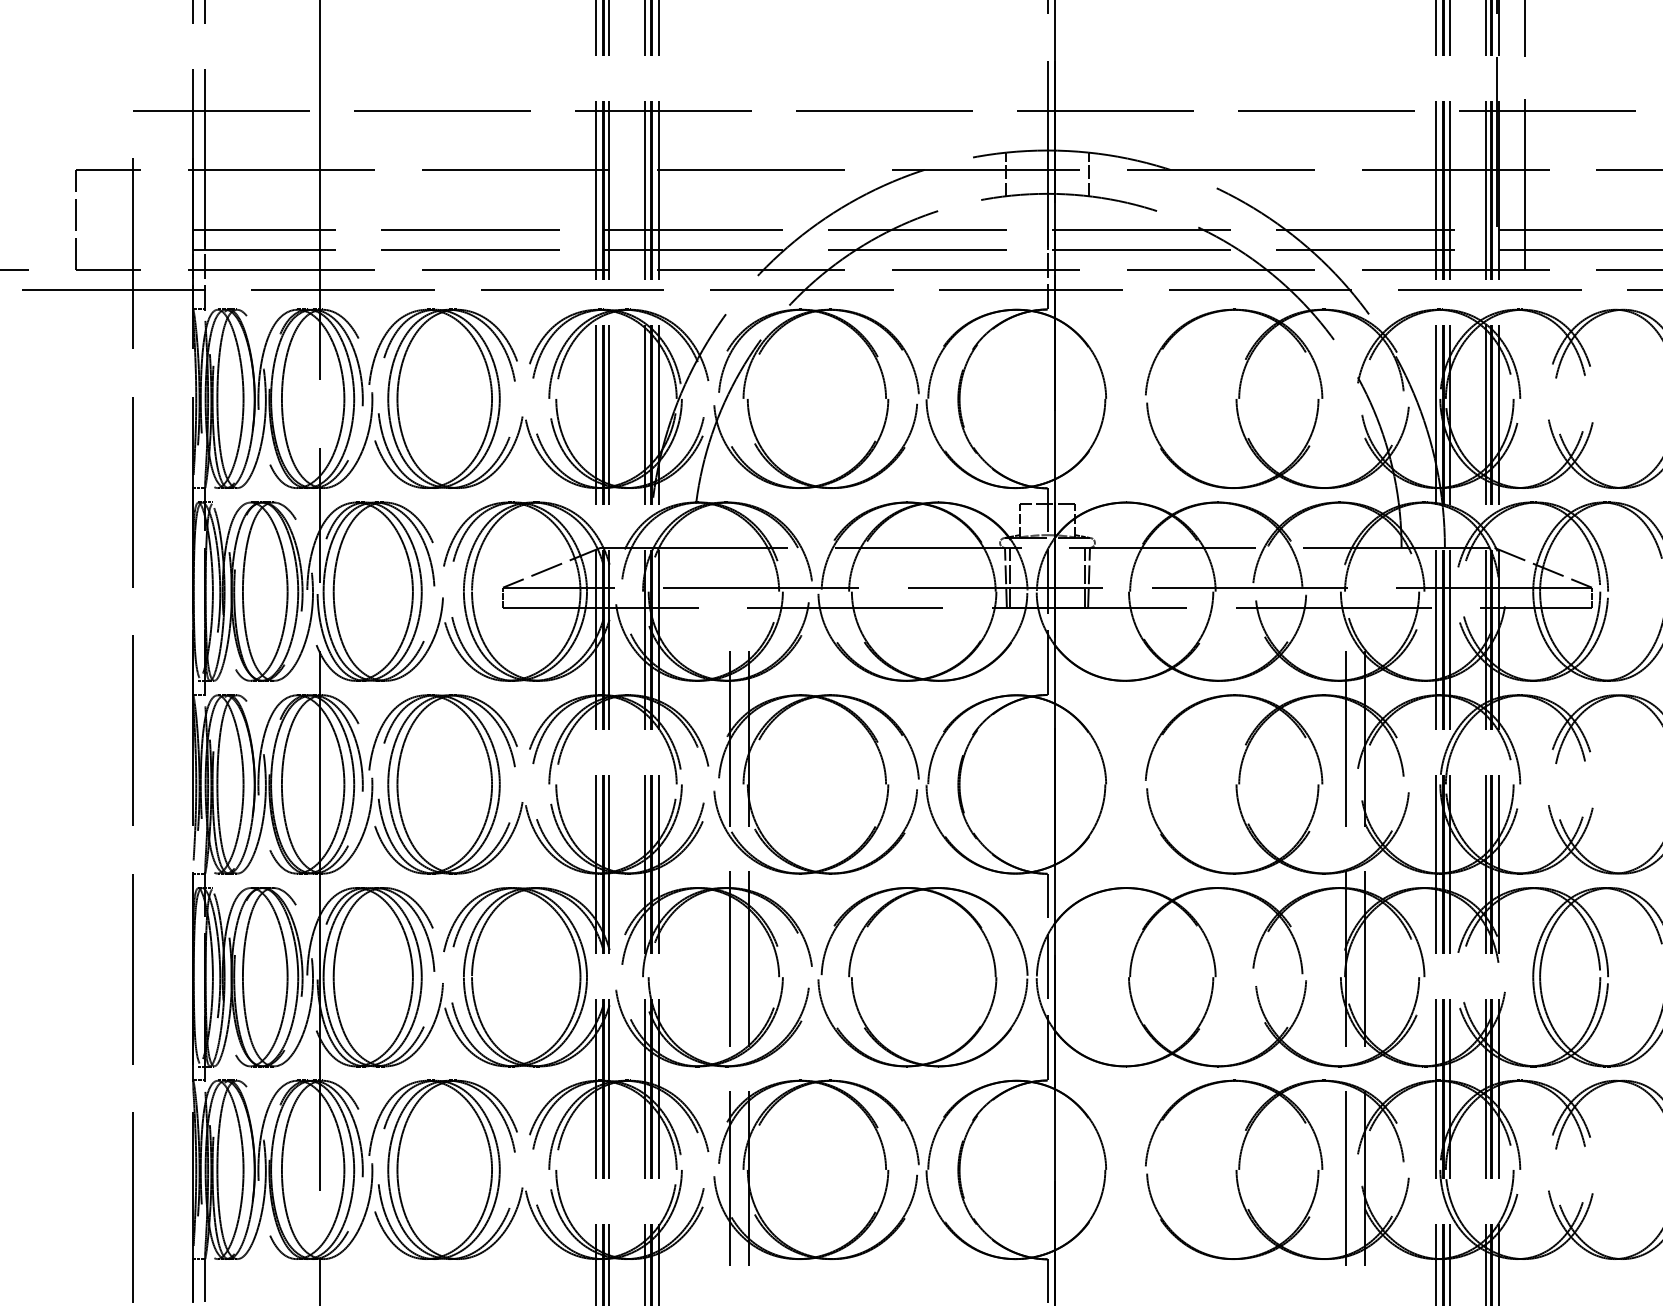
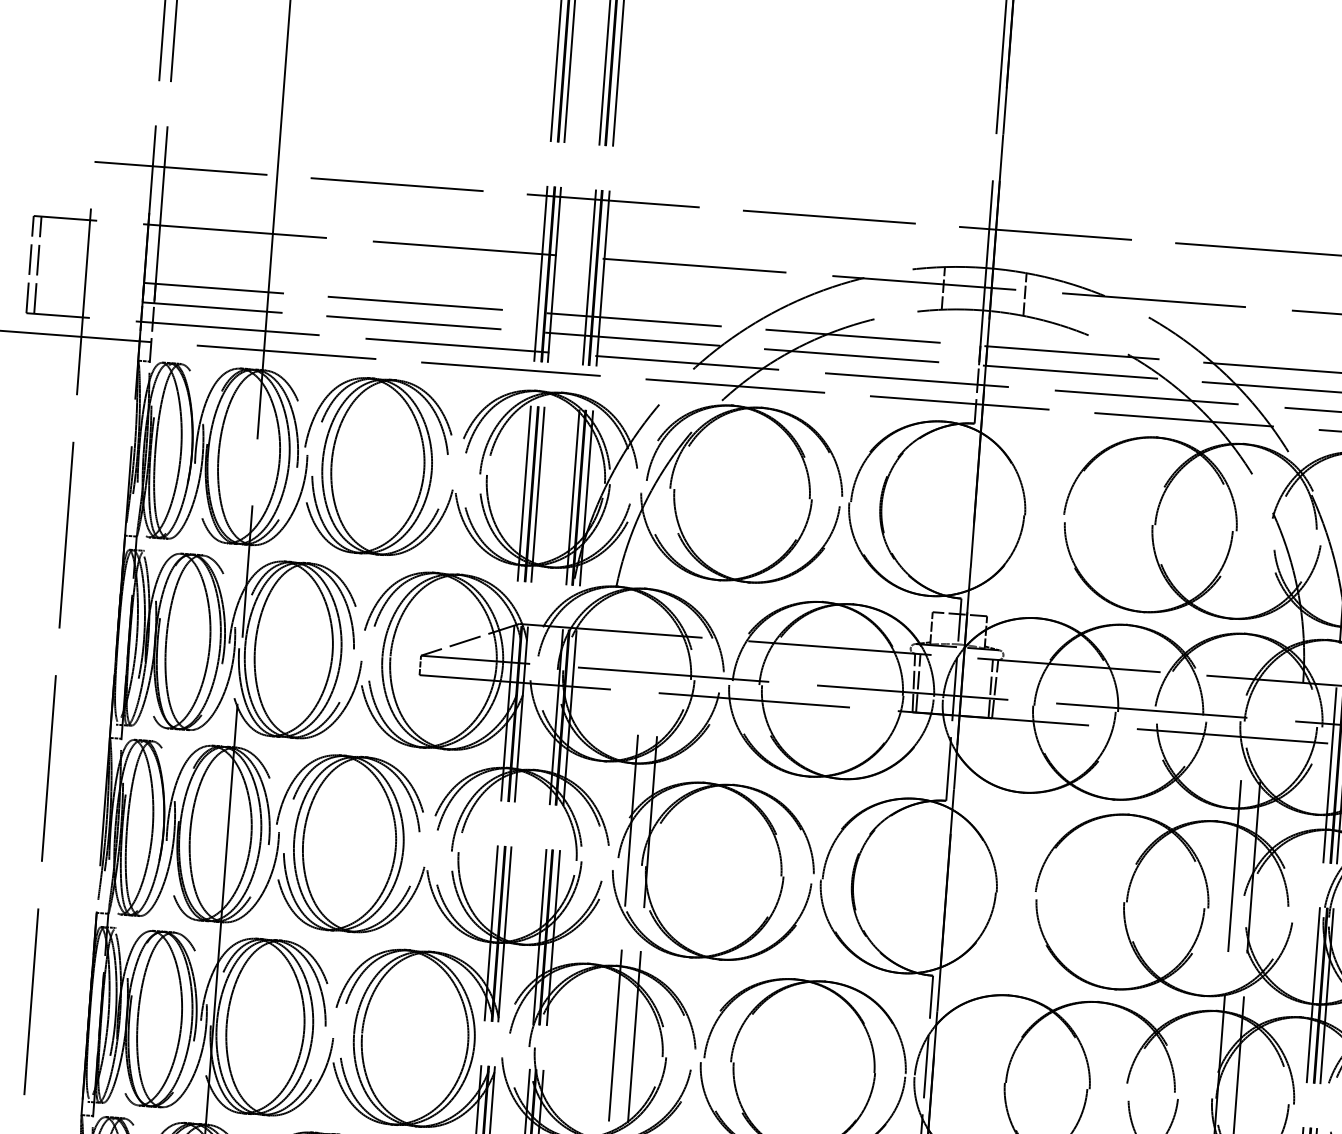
line: (83, 219) -> (37, 264), added

